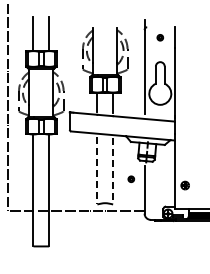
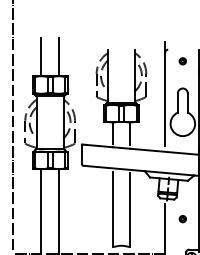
line: (97, 170) -> (112, 209), dashed -> solid
line: (113, 171) -> (130, 210), dashed -> solid
part: (131, 178) -> (183, 218), moved

